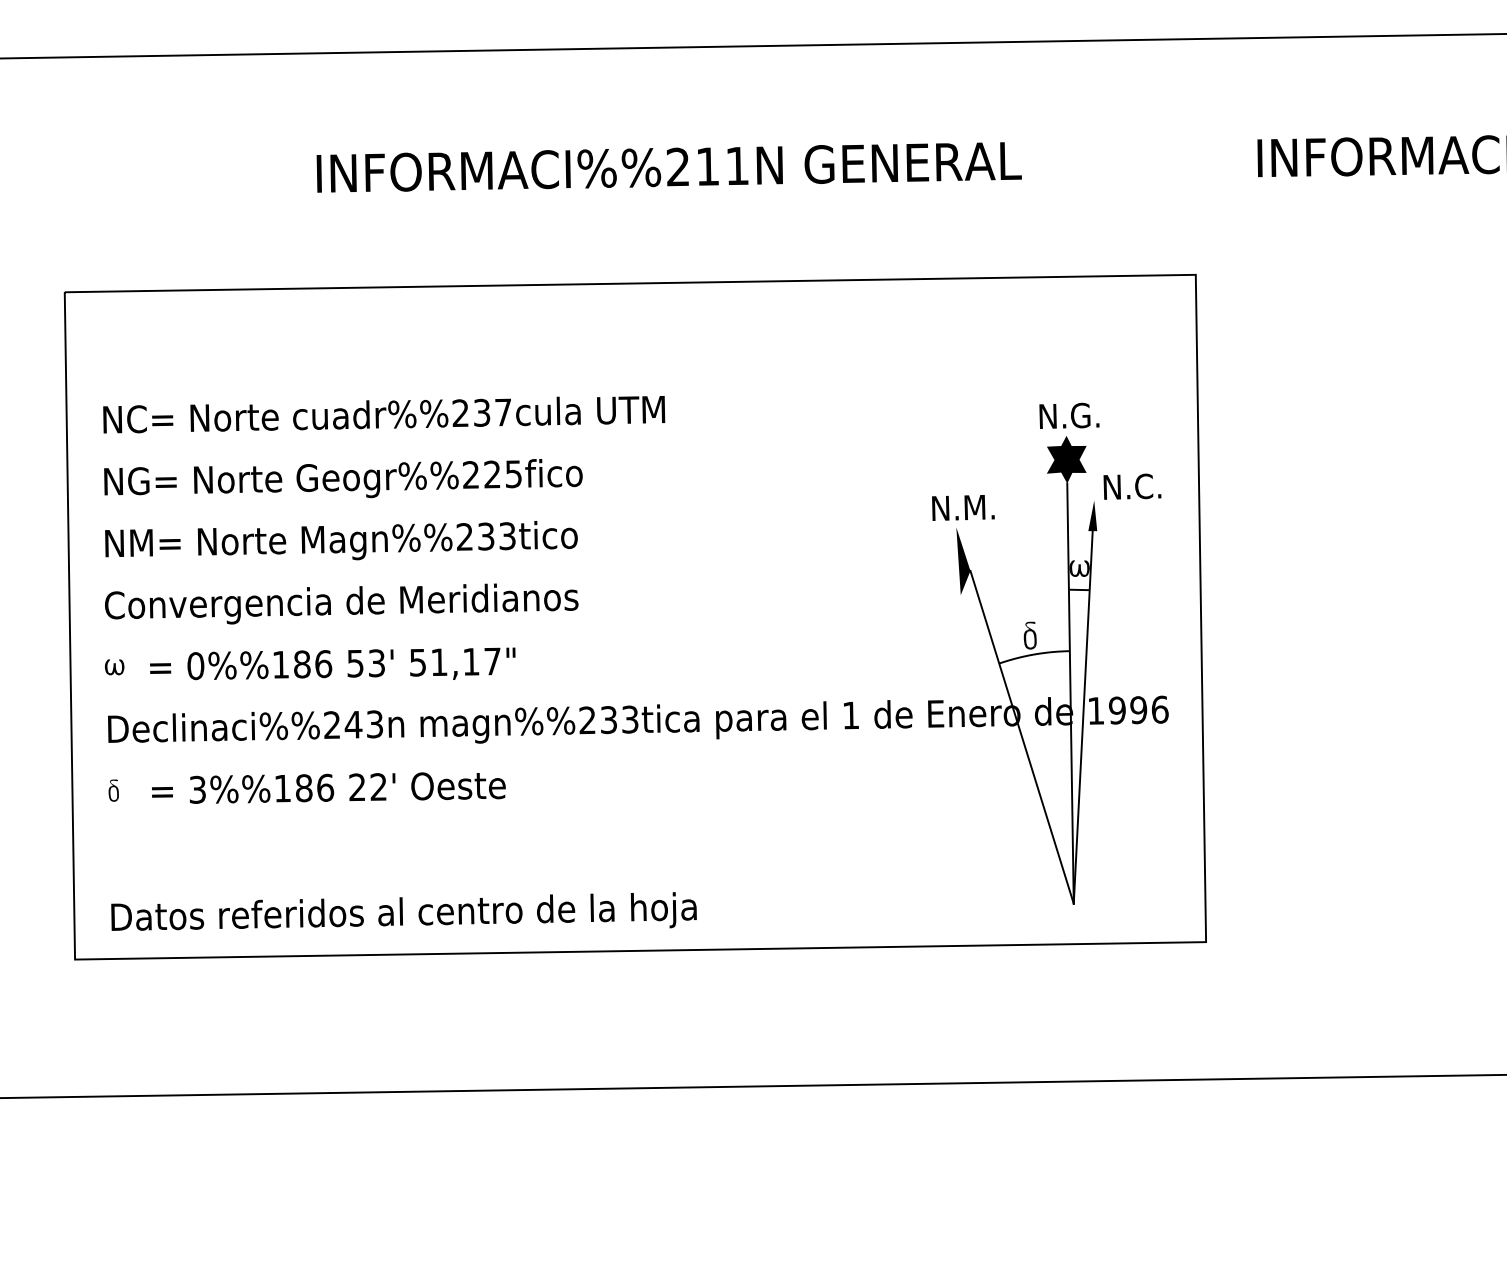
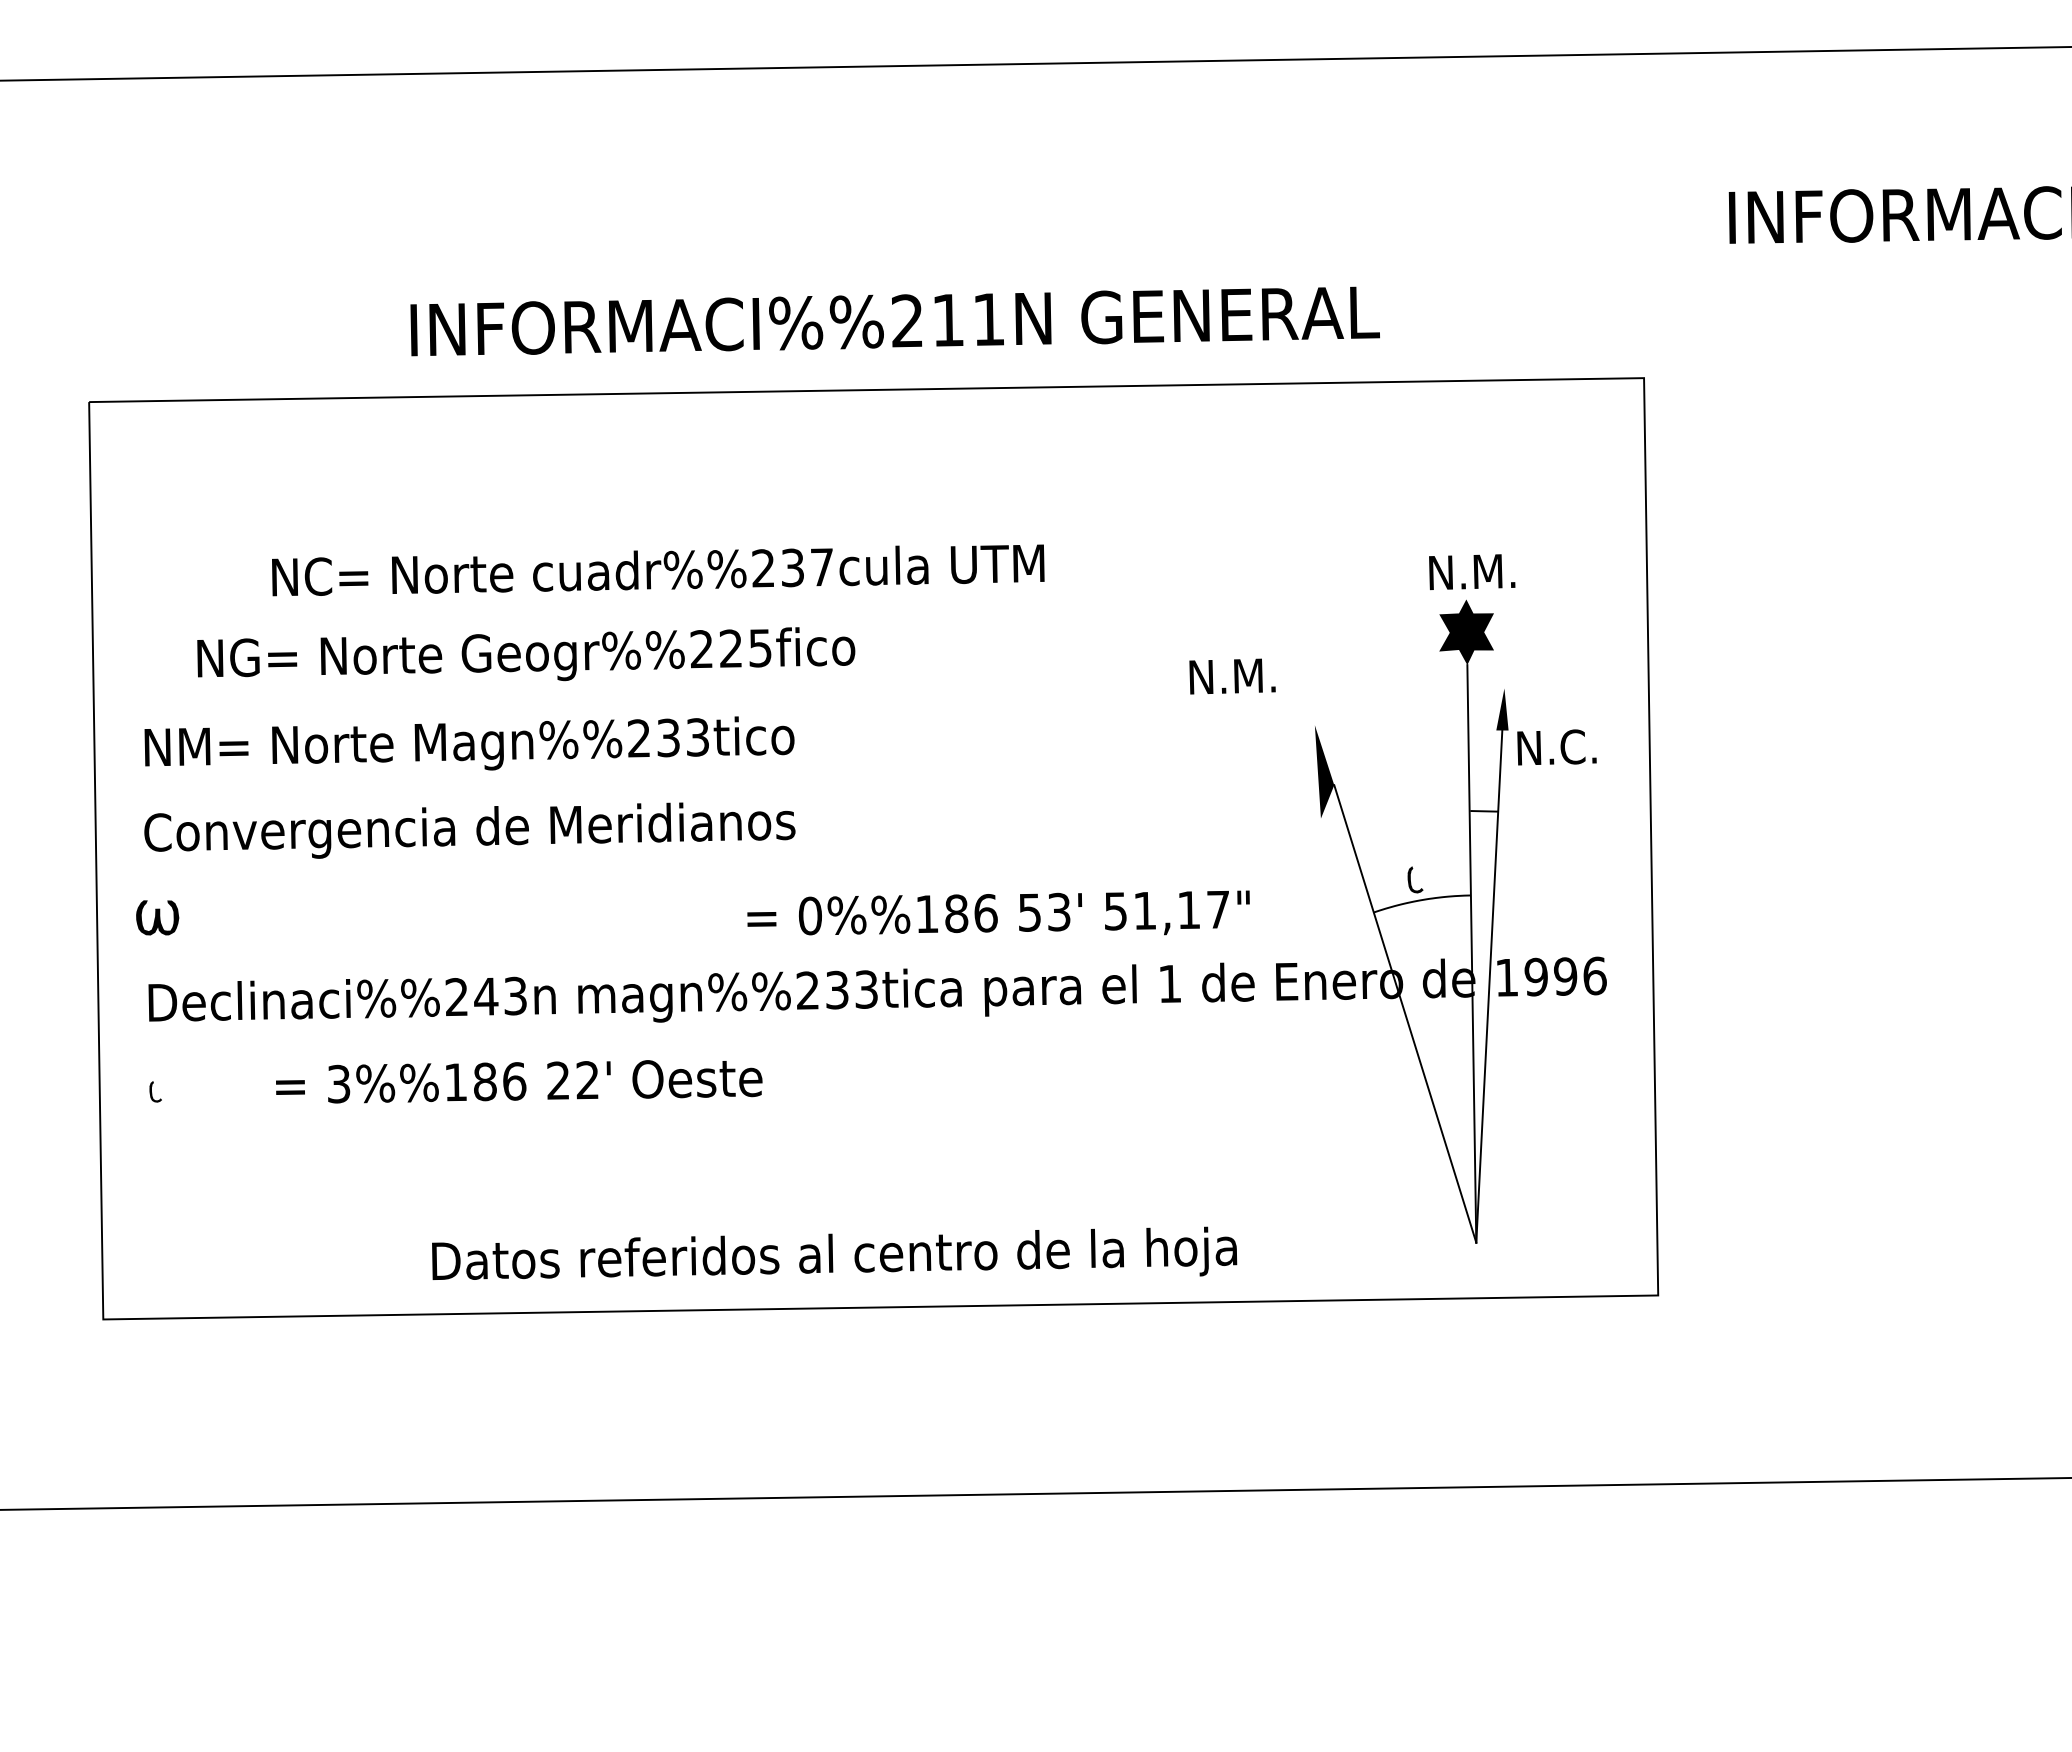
text: (668, 167) -> (894, 321), moved
text: (384, 414) -> (658, 570), moved
text: (1086, 415) -> (1493, 571), N.G. -> N.M.
text: (343, 478) -> (526, 654), moved
text: (1132, 486) -> (1556, 747), moved
text: (963, 507) -> (1232, 676), moved
fill: (1079, 568) -> (1484, 781), removed
fill: (1031, 634) -> (1417, 872), removed
text: (332, 663) -> (998, 912), moved
part: (114, 667) -> (157, 917), size x1.6
text: (329, 787) -> (519, 1081), moved
fill: (114, 789) -> (157, 1085), removed
text: (403, 910) -> (834, 1252), moved

